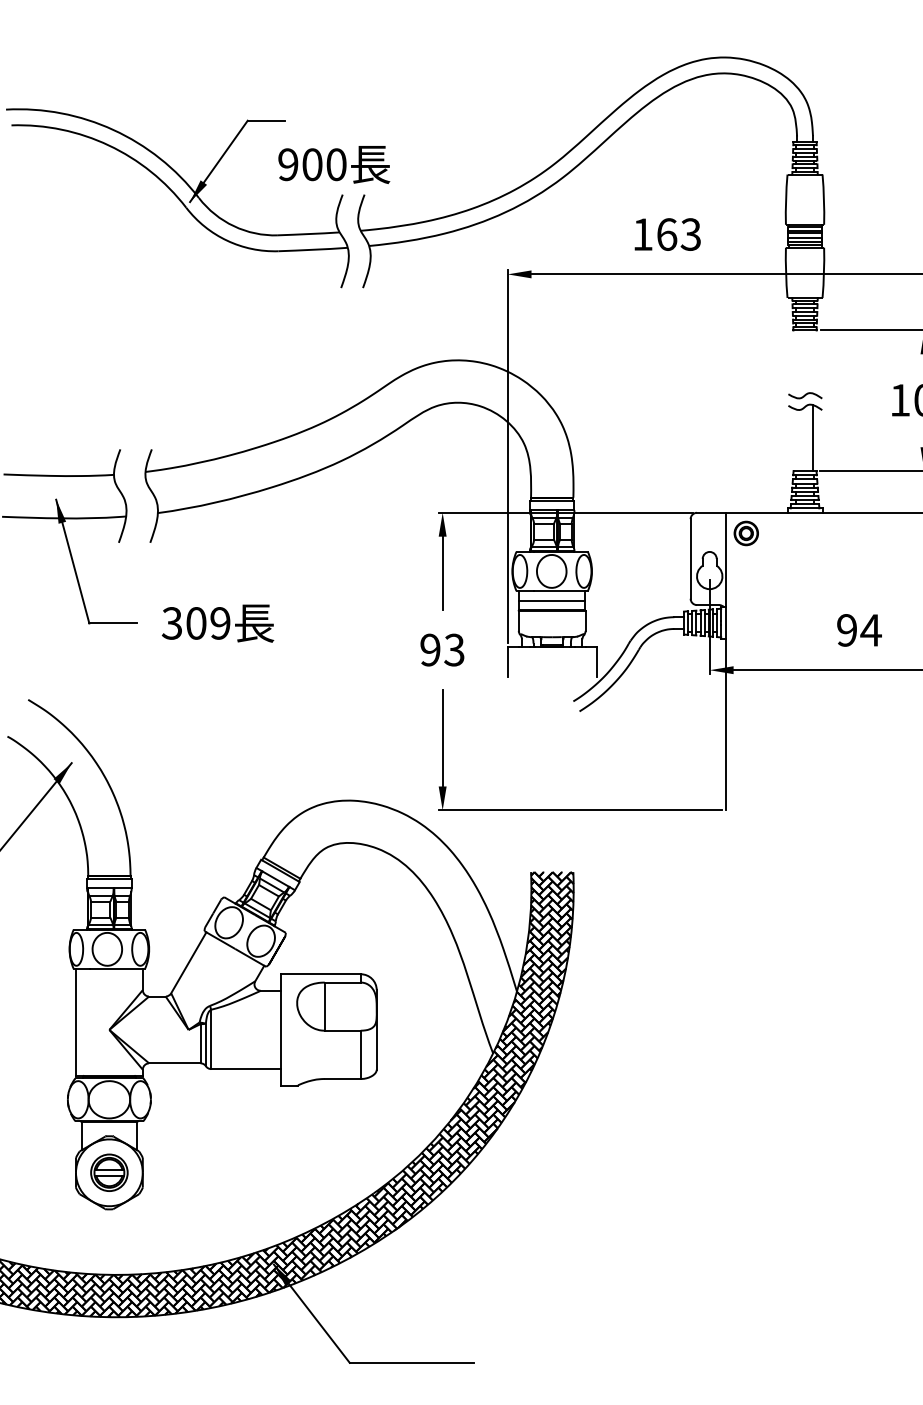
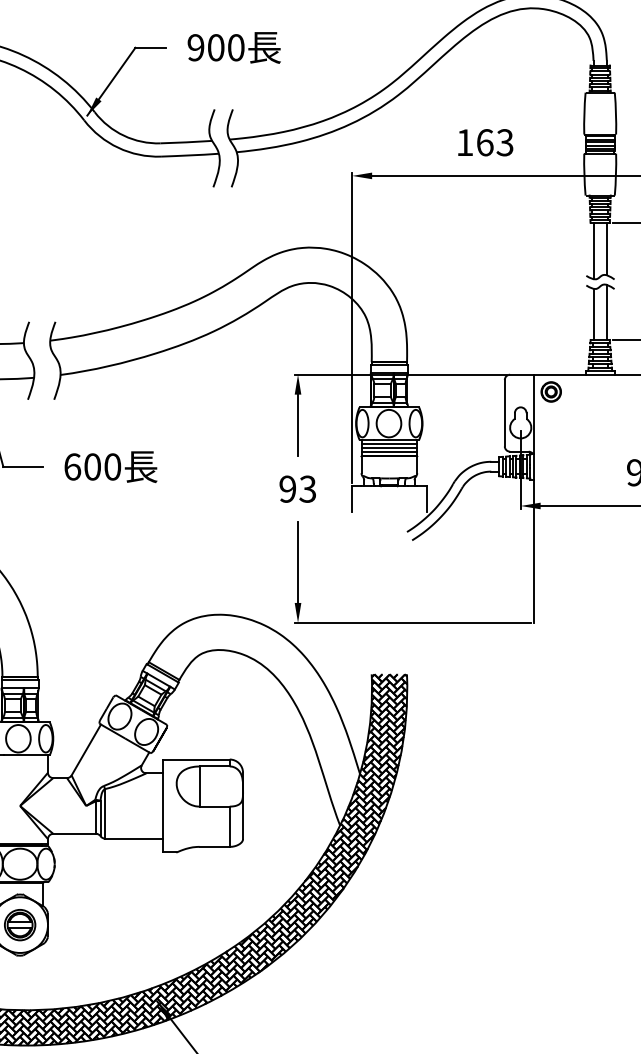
text: (334, 164) -> (234, 47), moved
line: (813, 361) -> (607, 248), added
line: (797, 364) -> (593, 251), added
line: (797, 440) -> (593, 314), added
line: (551, 595) -> (388, 443), added
line: (551, 605) -> (388, 452), added
text: (195, 623) -> (91, 467), 309 -> 600

